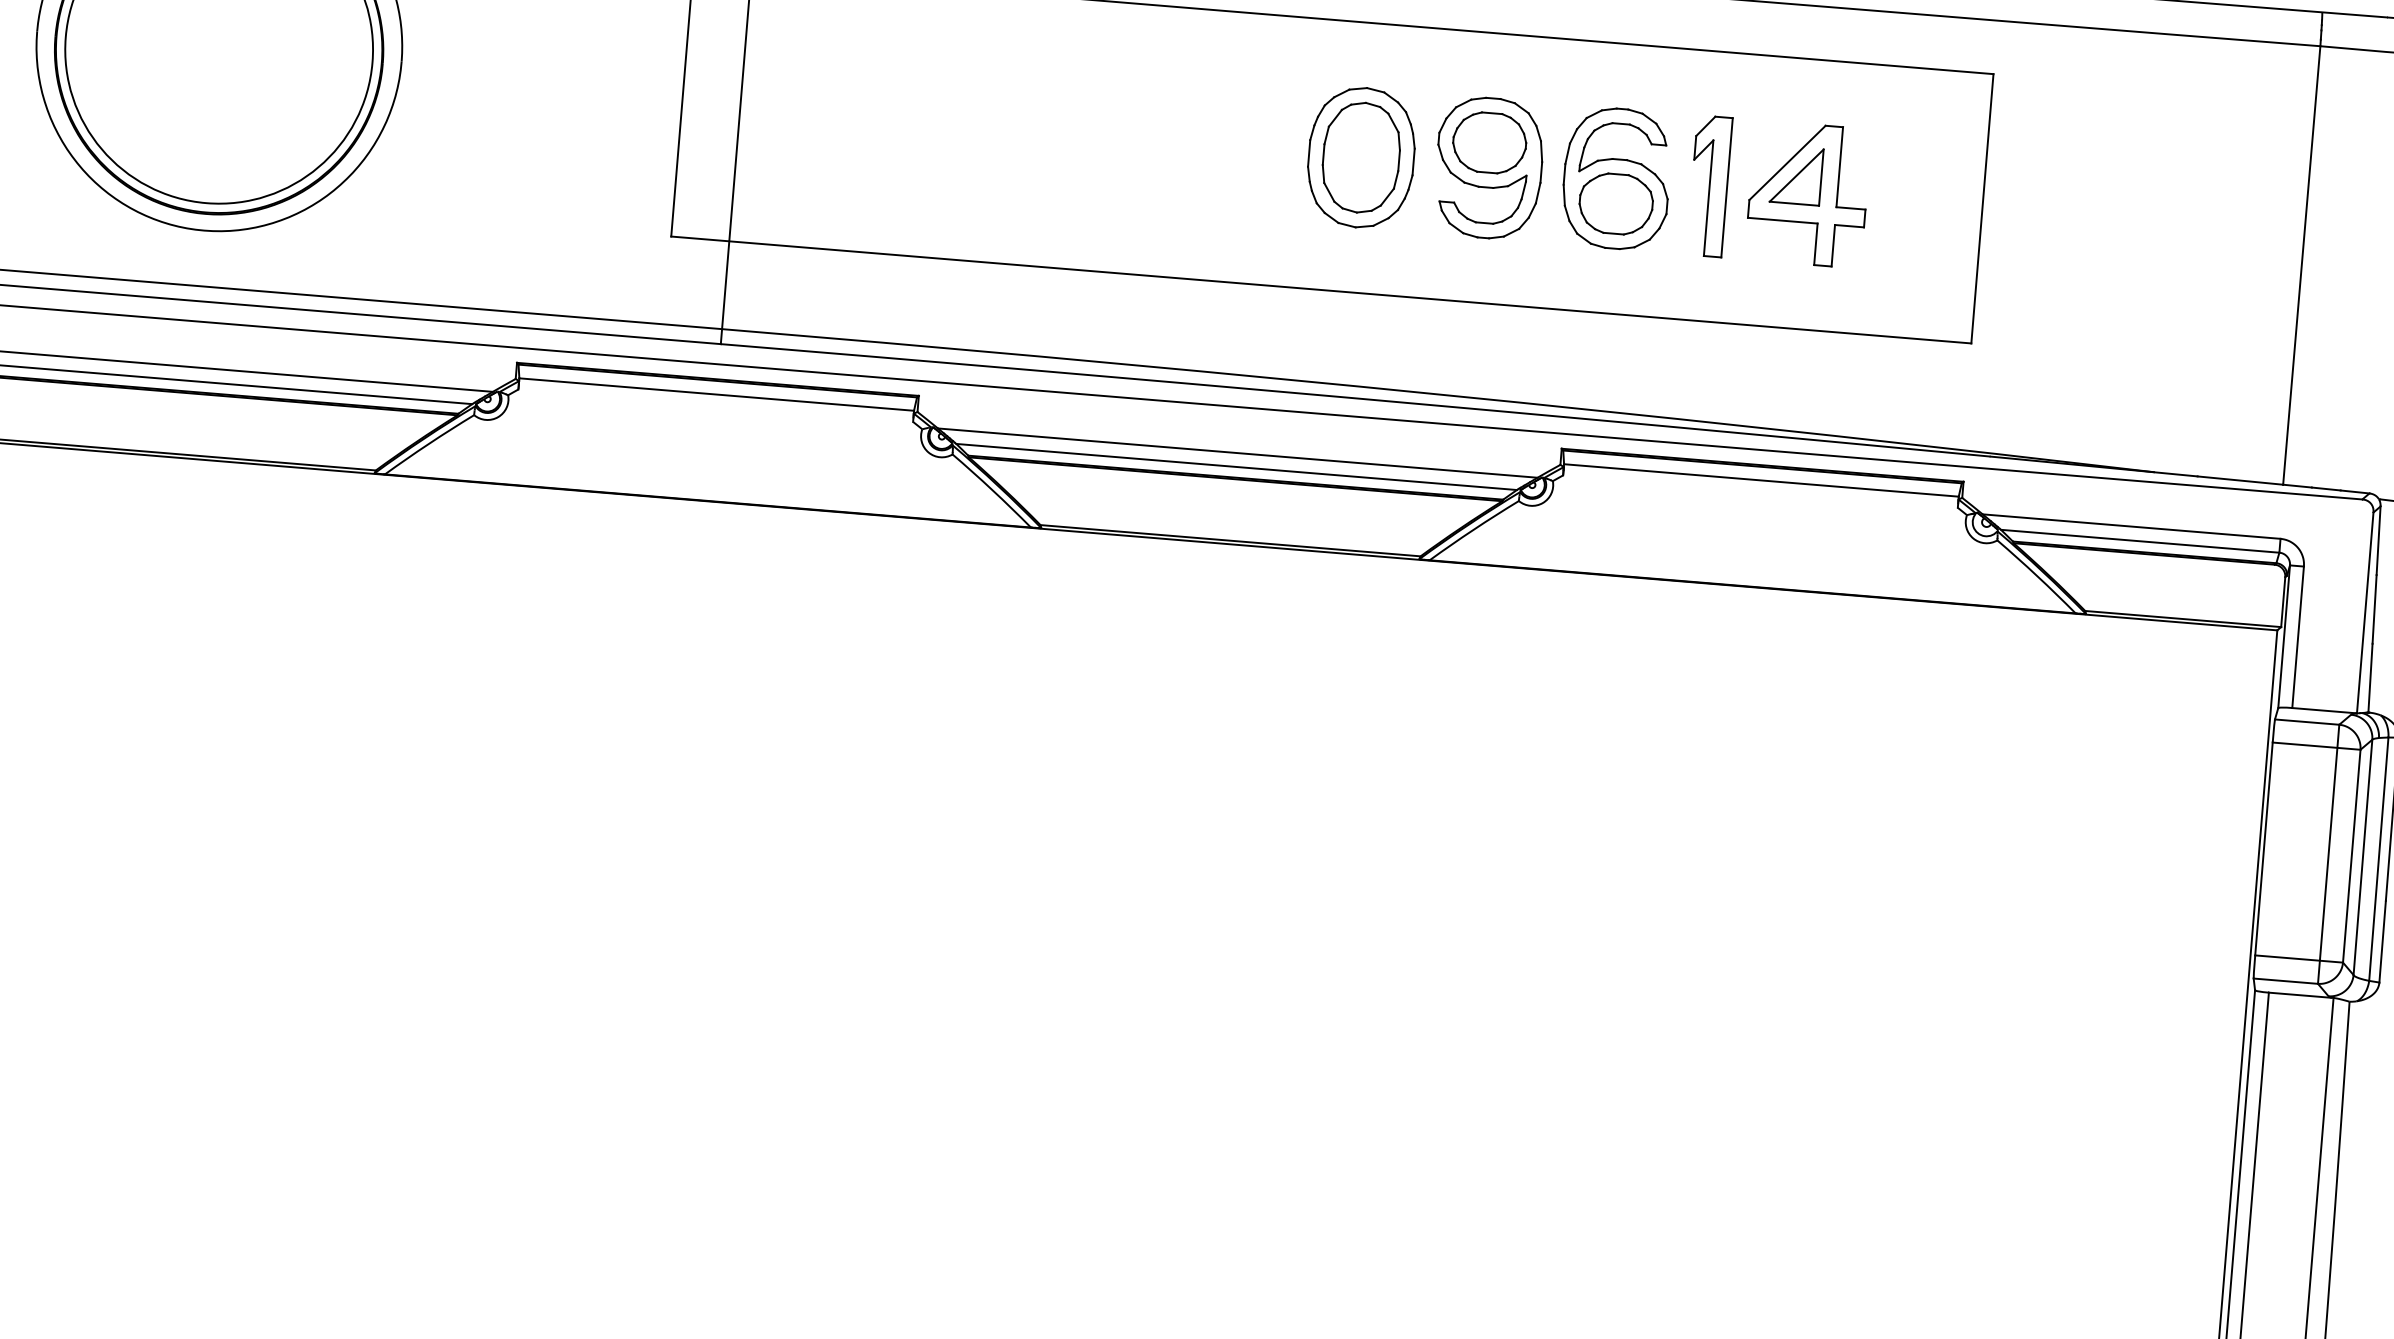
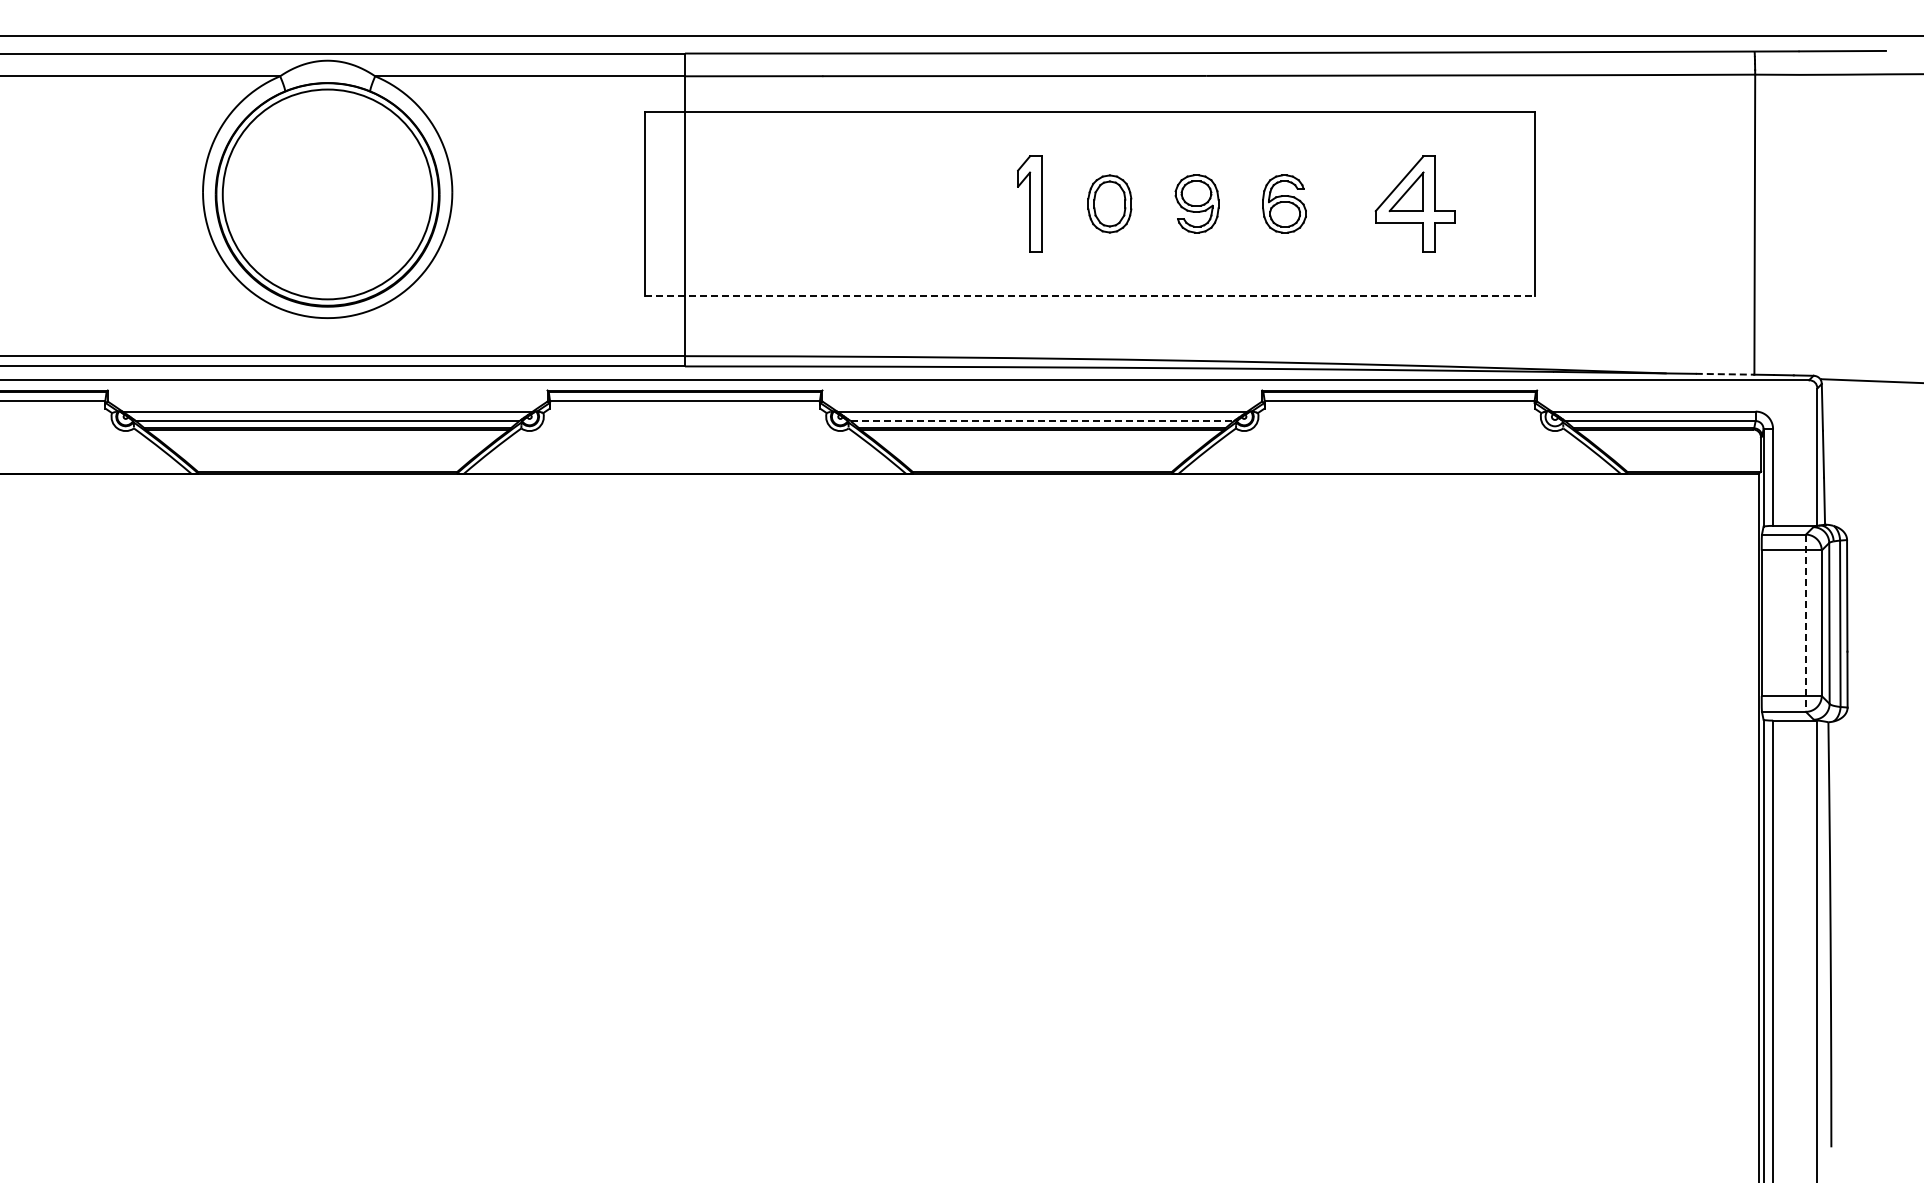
part: (1360, 156) -> (1109, 203), size x0.6
part: (1488, 167) -> (1196, 203), size x0.6
part: (1616, 177) -> (1284, 203), size x0.6
part: (1708, 185) -> (1029, 203), moved
line: (1320, 290) -> (1089, 296), solid -> dashed
line: (1236, 467) -> (1042, 421), solid -> dashed
line: (2240, 480) -> (1725, 374), solid -> dashed
line: (2327, 854) -> (1805, 623), solid -> dashed

